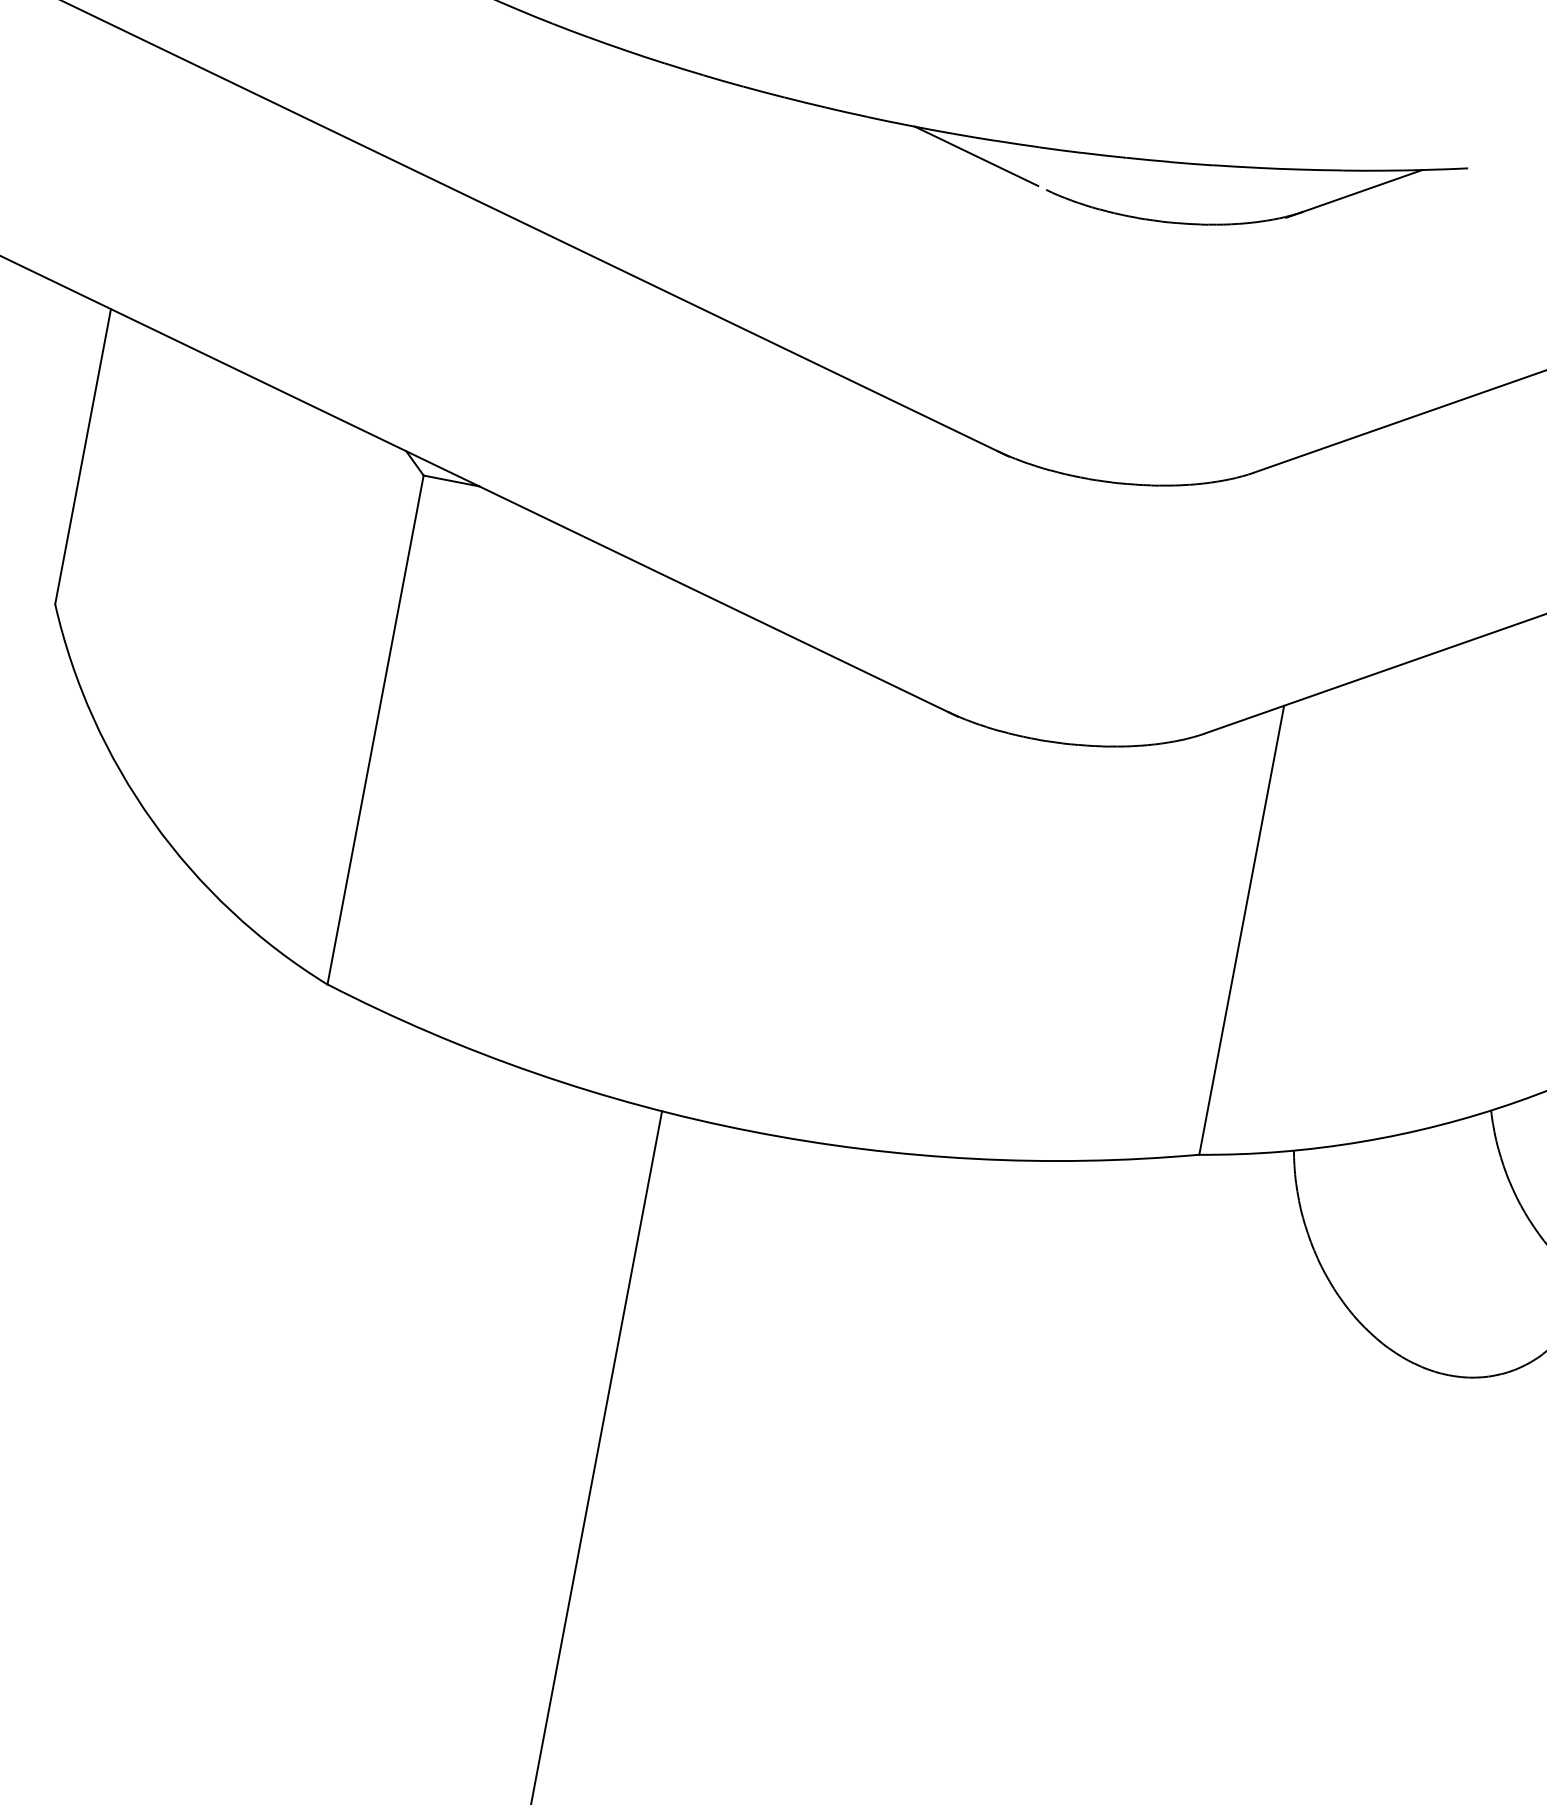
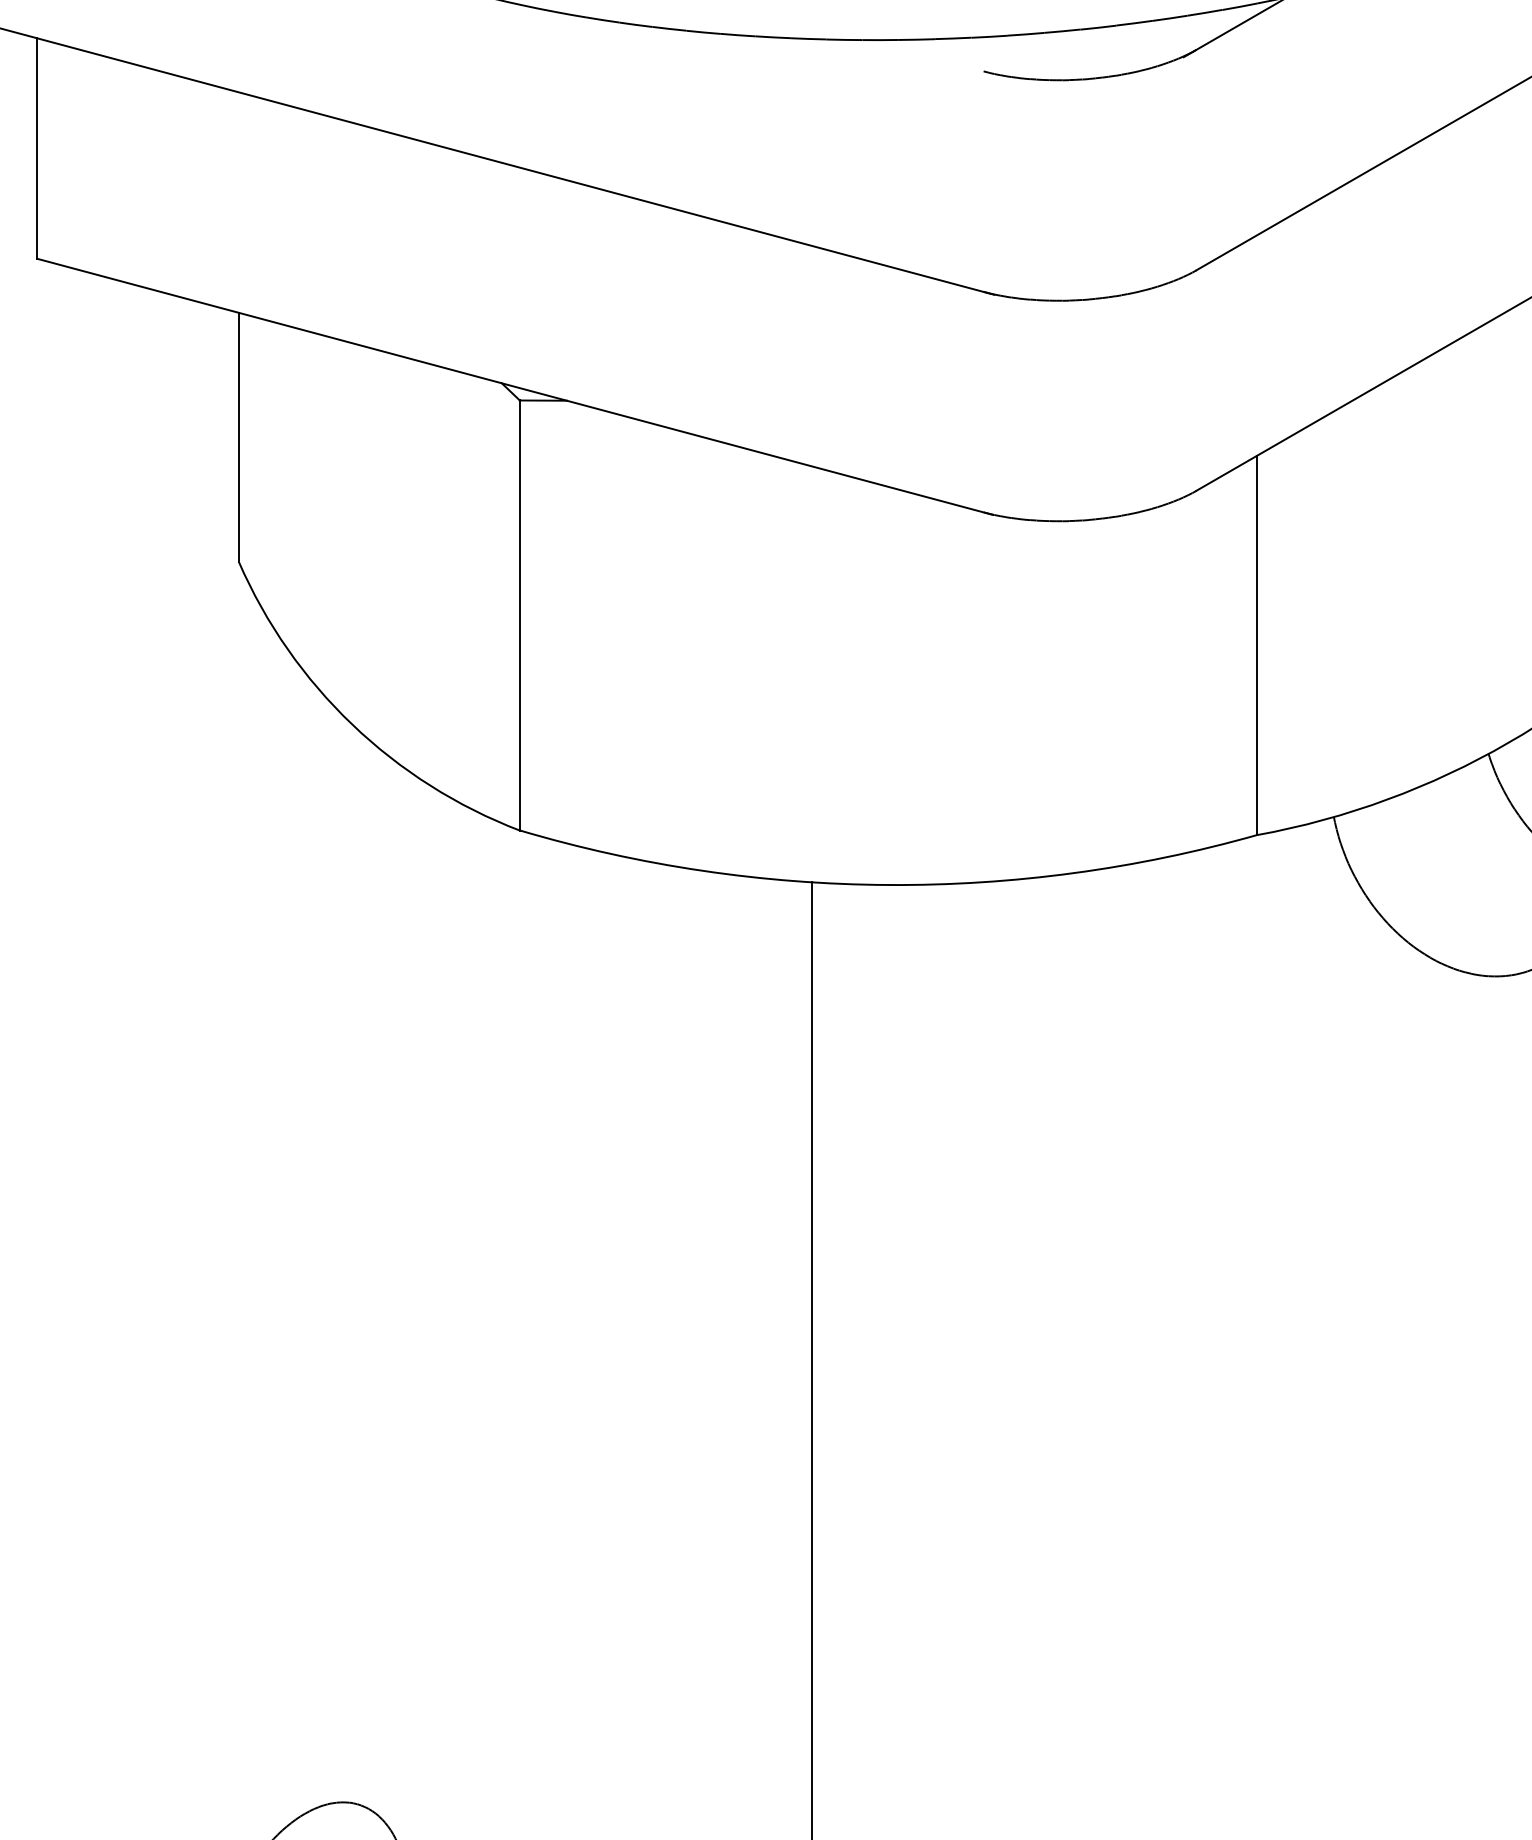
line: (976, 155) -> (921, 54), removed

